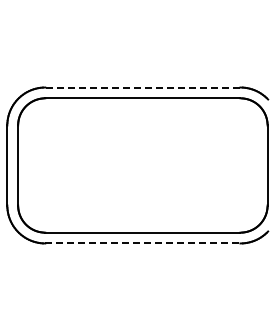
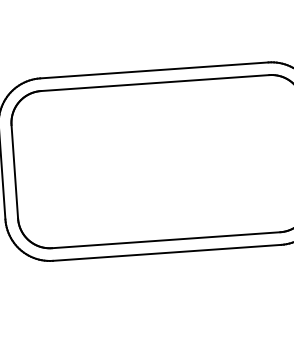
line: (142, 87) -> (153, 70), dashed -> solid
line: (142, 243) -> (166, 252), dashed -> solid

